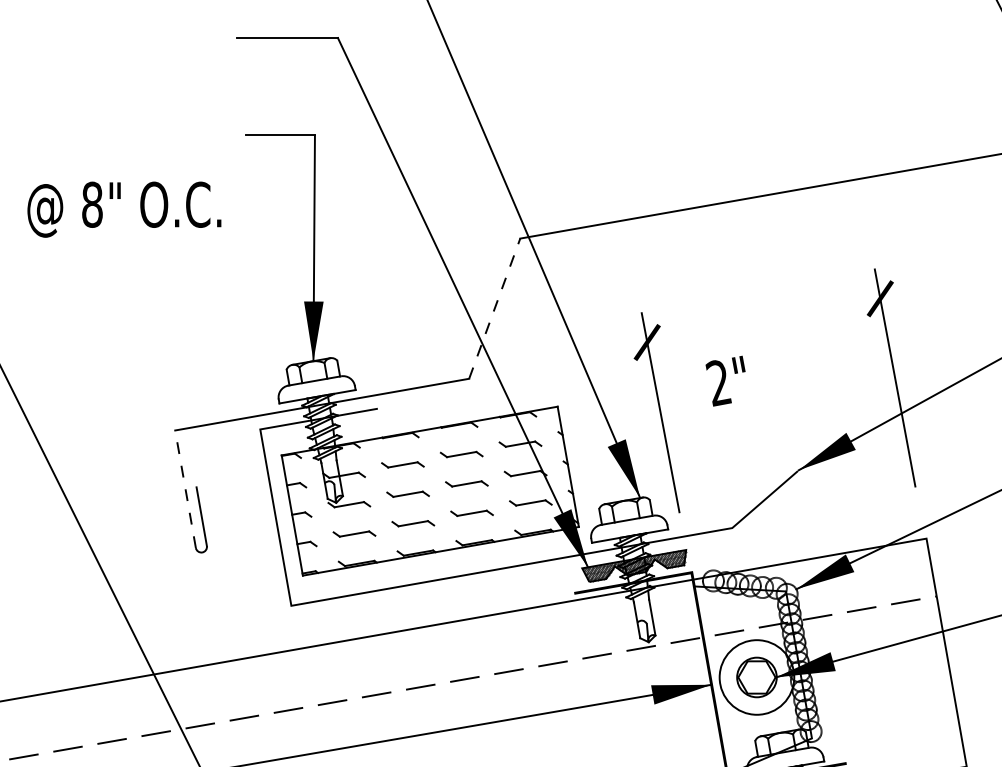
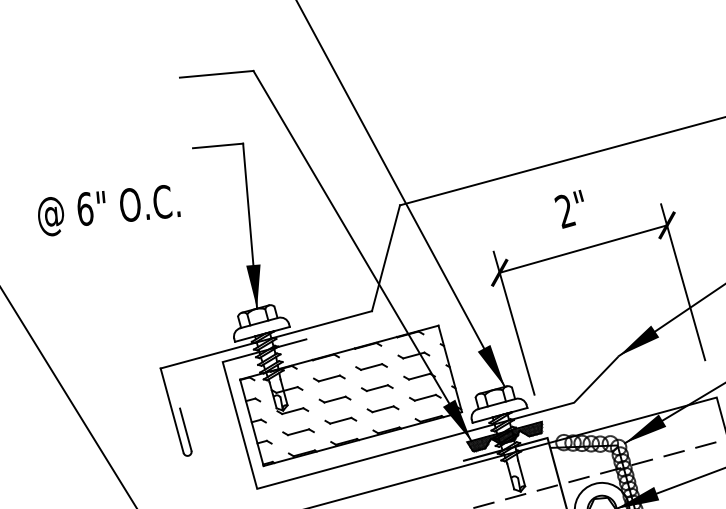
text: (92, 204) -> (85, 208), 8" -> 6"
line: (494, 308) -> (385, 258), dashed -> solid
line: (763, 320) -> (583, 249), added
text: (725, 380) -> (569, 208), moved
line: (185, 489) -> (172, 410), dashed -> solid

